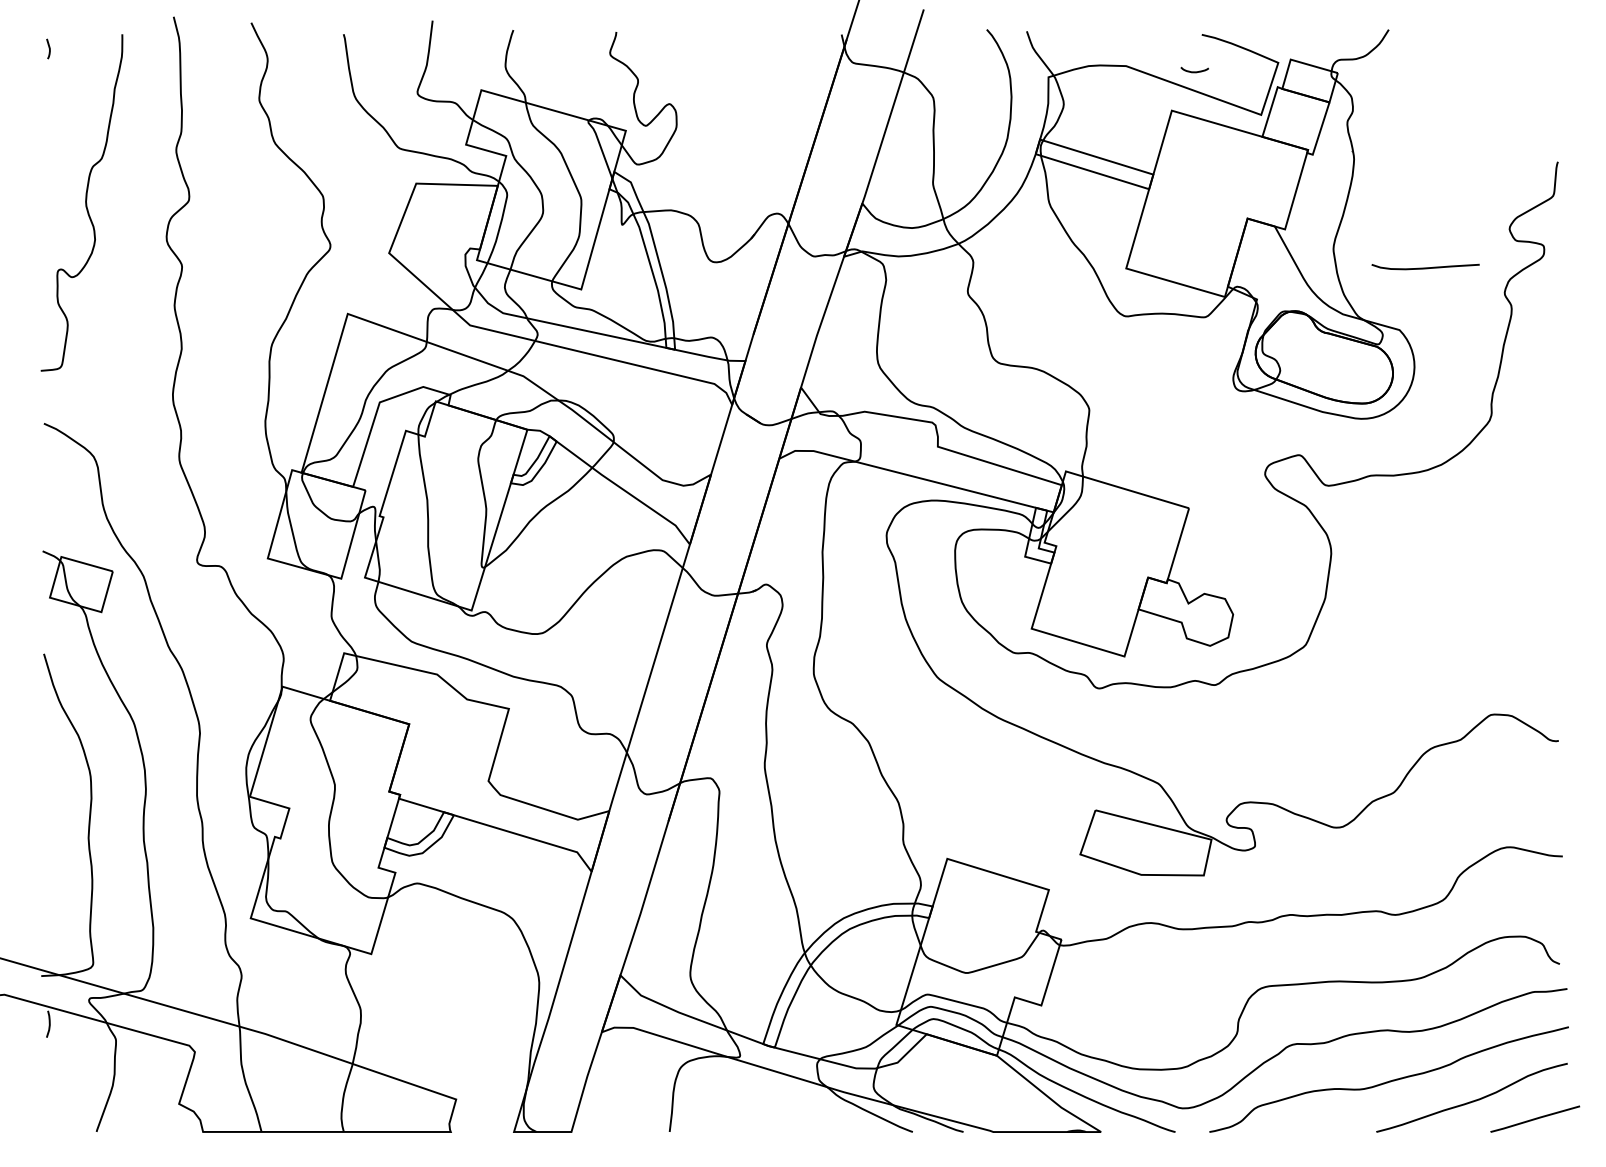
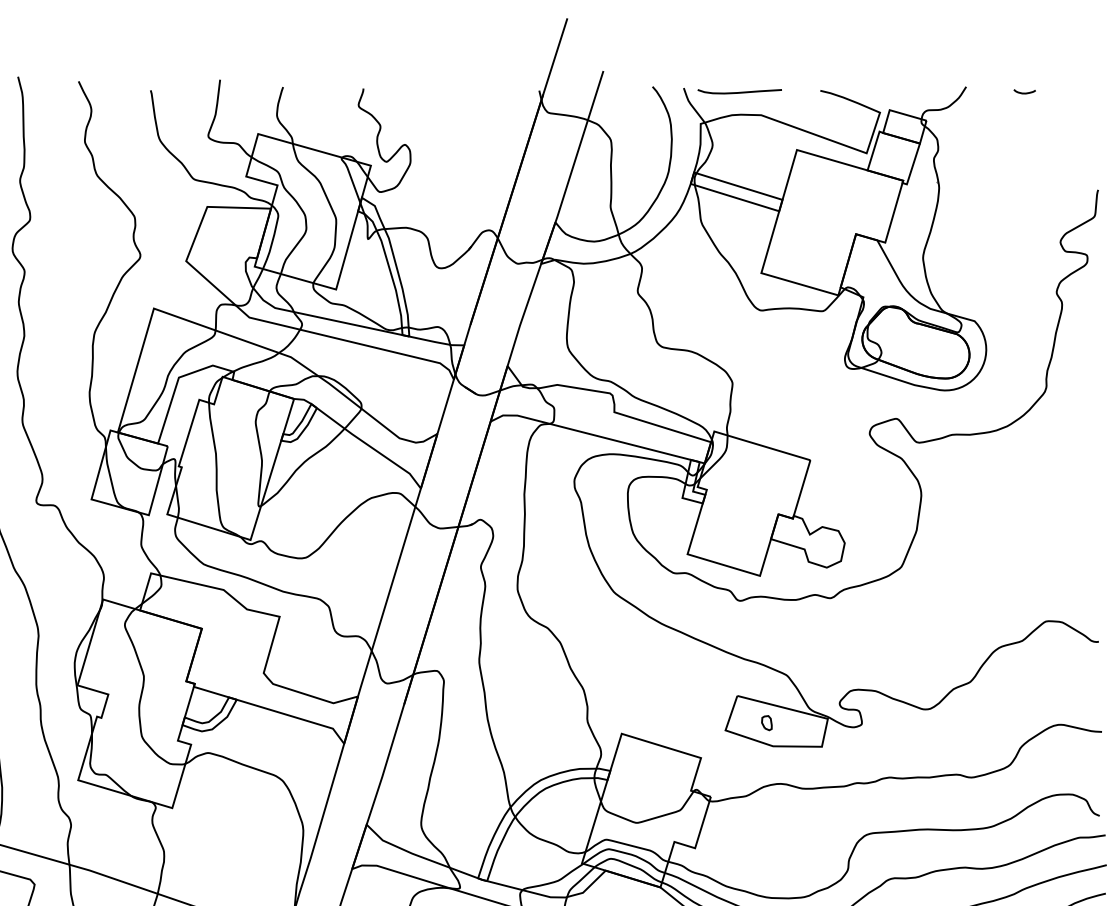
curve: (1194, 71) -> (1024, 92), moved
curve: (1425, 267) -> (739, 92), moved
part: (1133, 845) -> (767, 723), added

